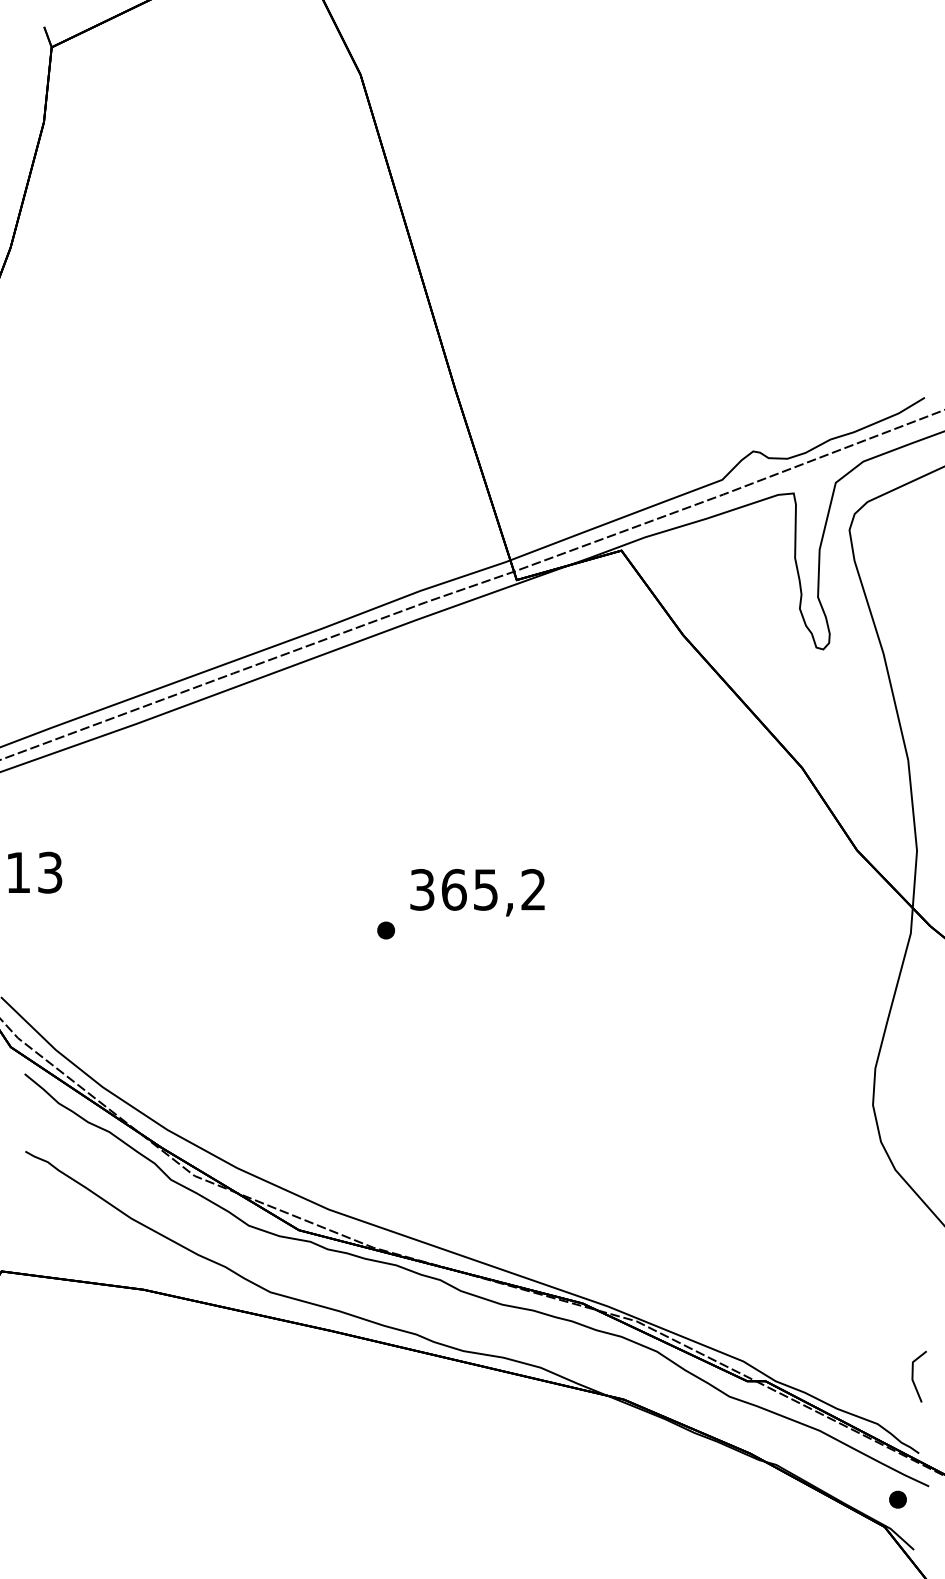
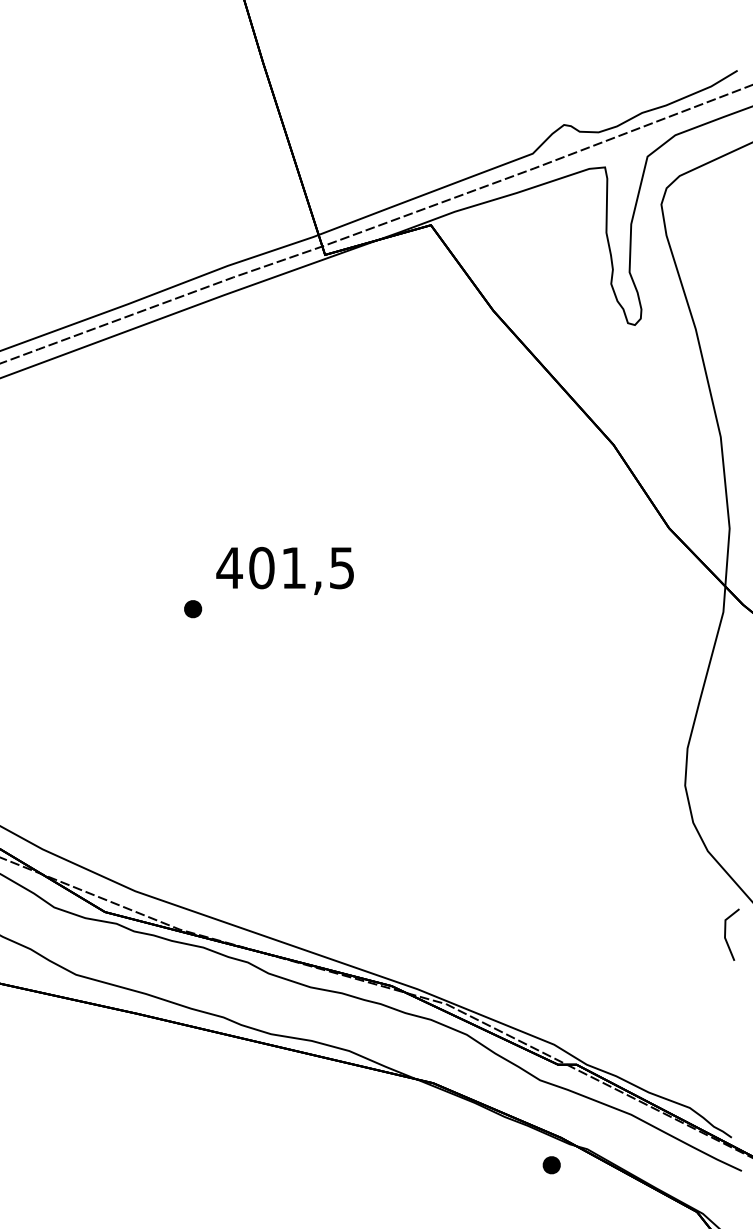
text: (477, 889) -> (285, 567), 365,2 -> 401,5
line: (913, 1376) -> (726, 934), moved
part: (897, 1499) -> (551, 1165), moved

